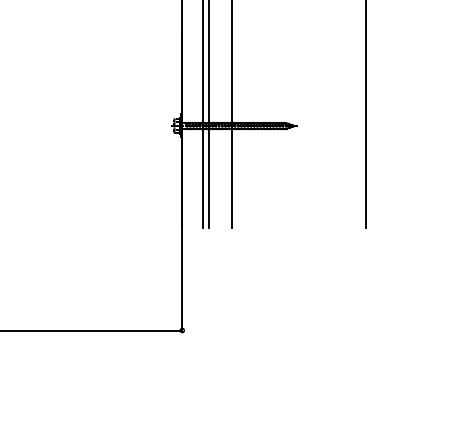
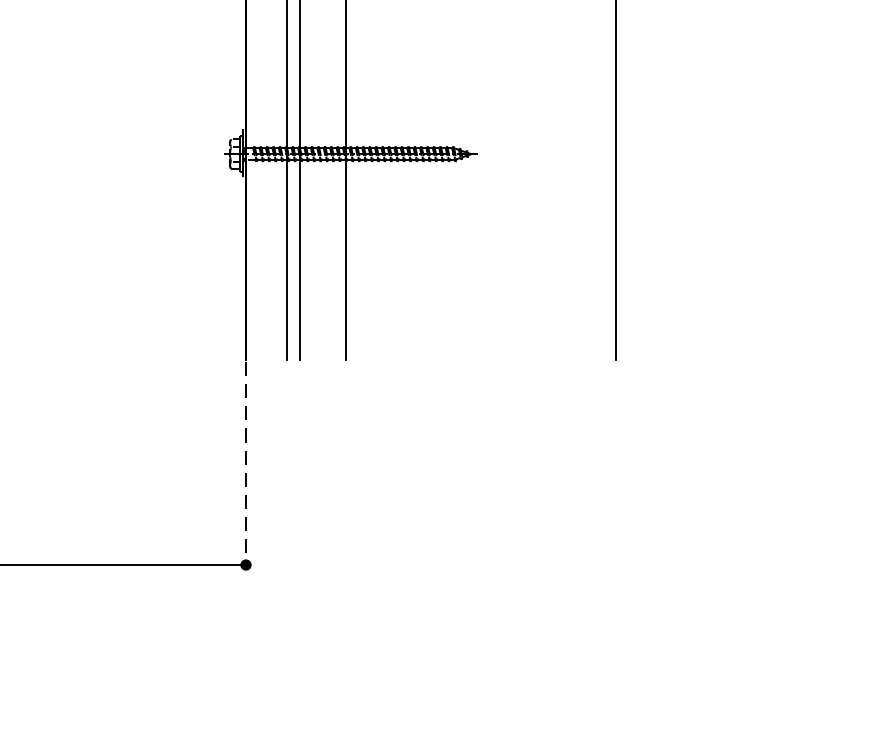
line: (182, 281) -> (246, 466), solid -> dashed

